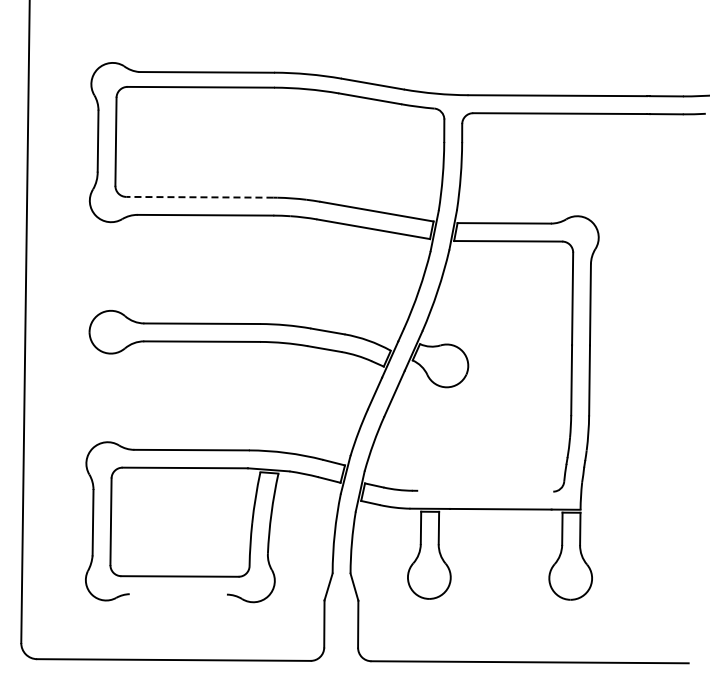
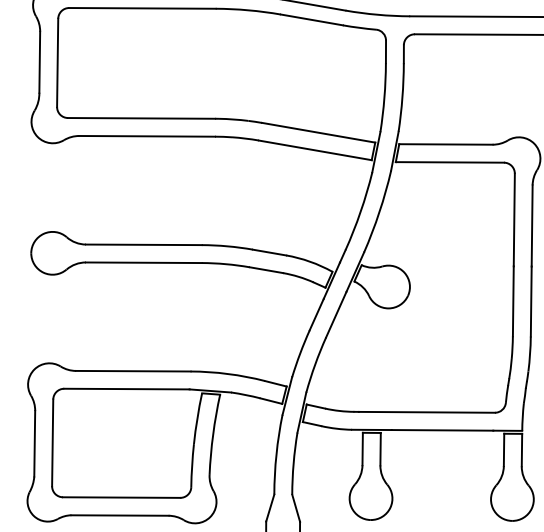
line: (199, 197) -> (141, 118), dashed -> solid
line: (485, 490) -> (427, 411), added
line: (177, 594) -> (119, 515), added

